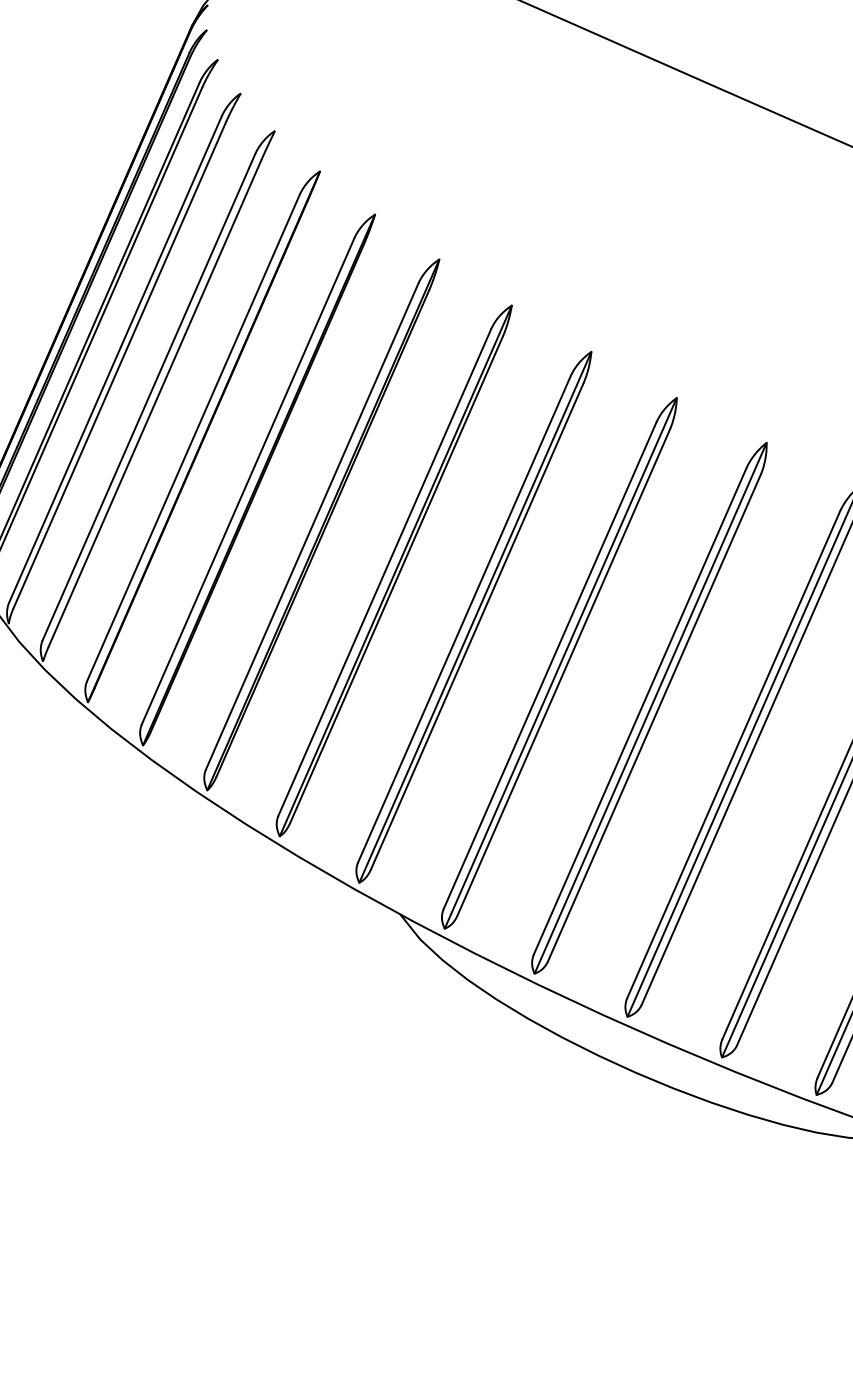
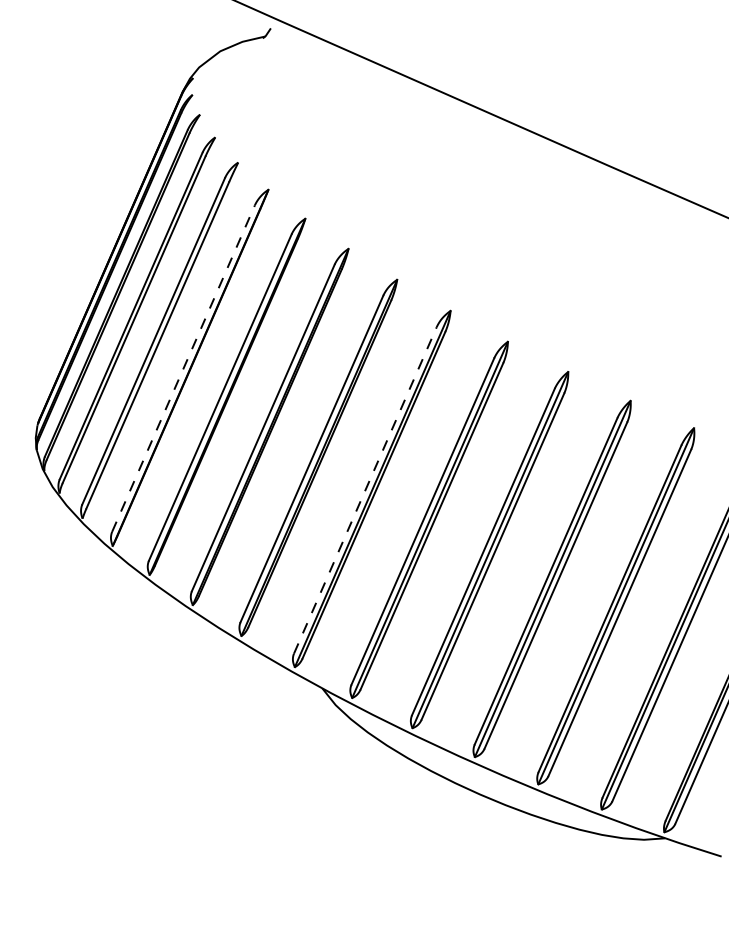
line: (193, 437) -> (183, 368), solid -> dashed
line: (464, 618) -> (365, 489), solid -> dashed

